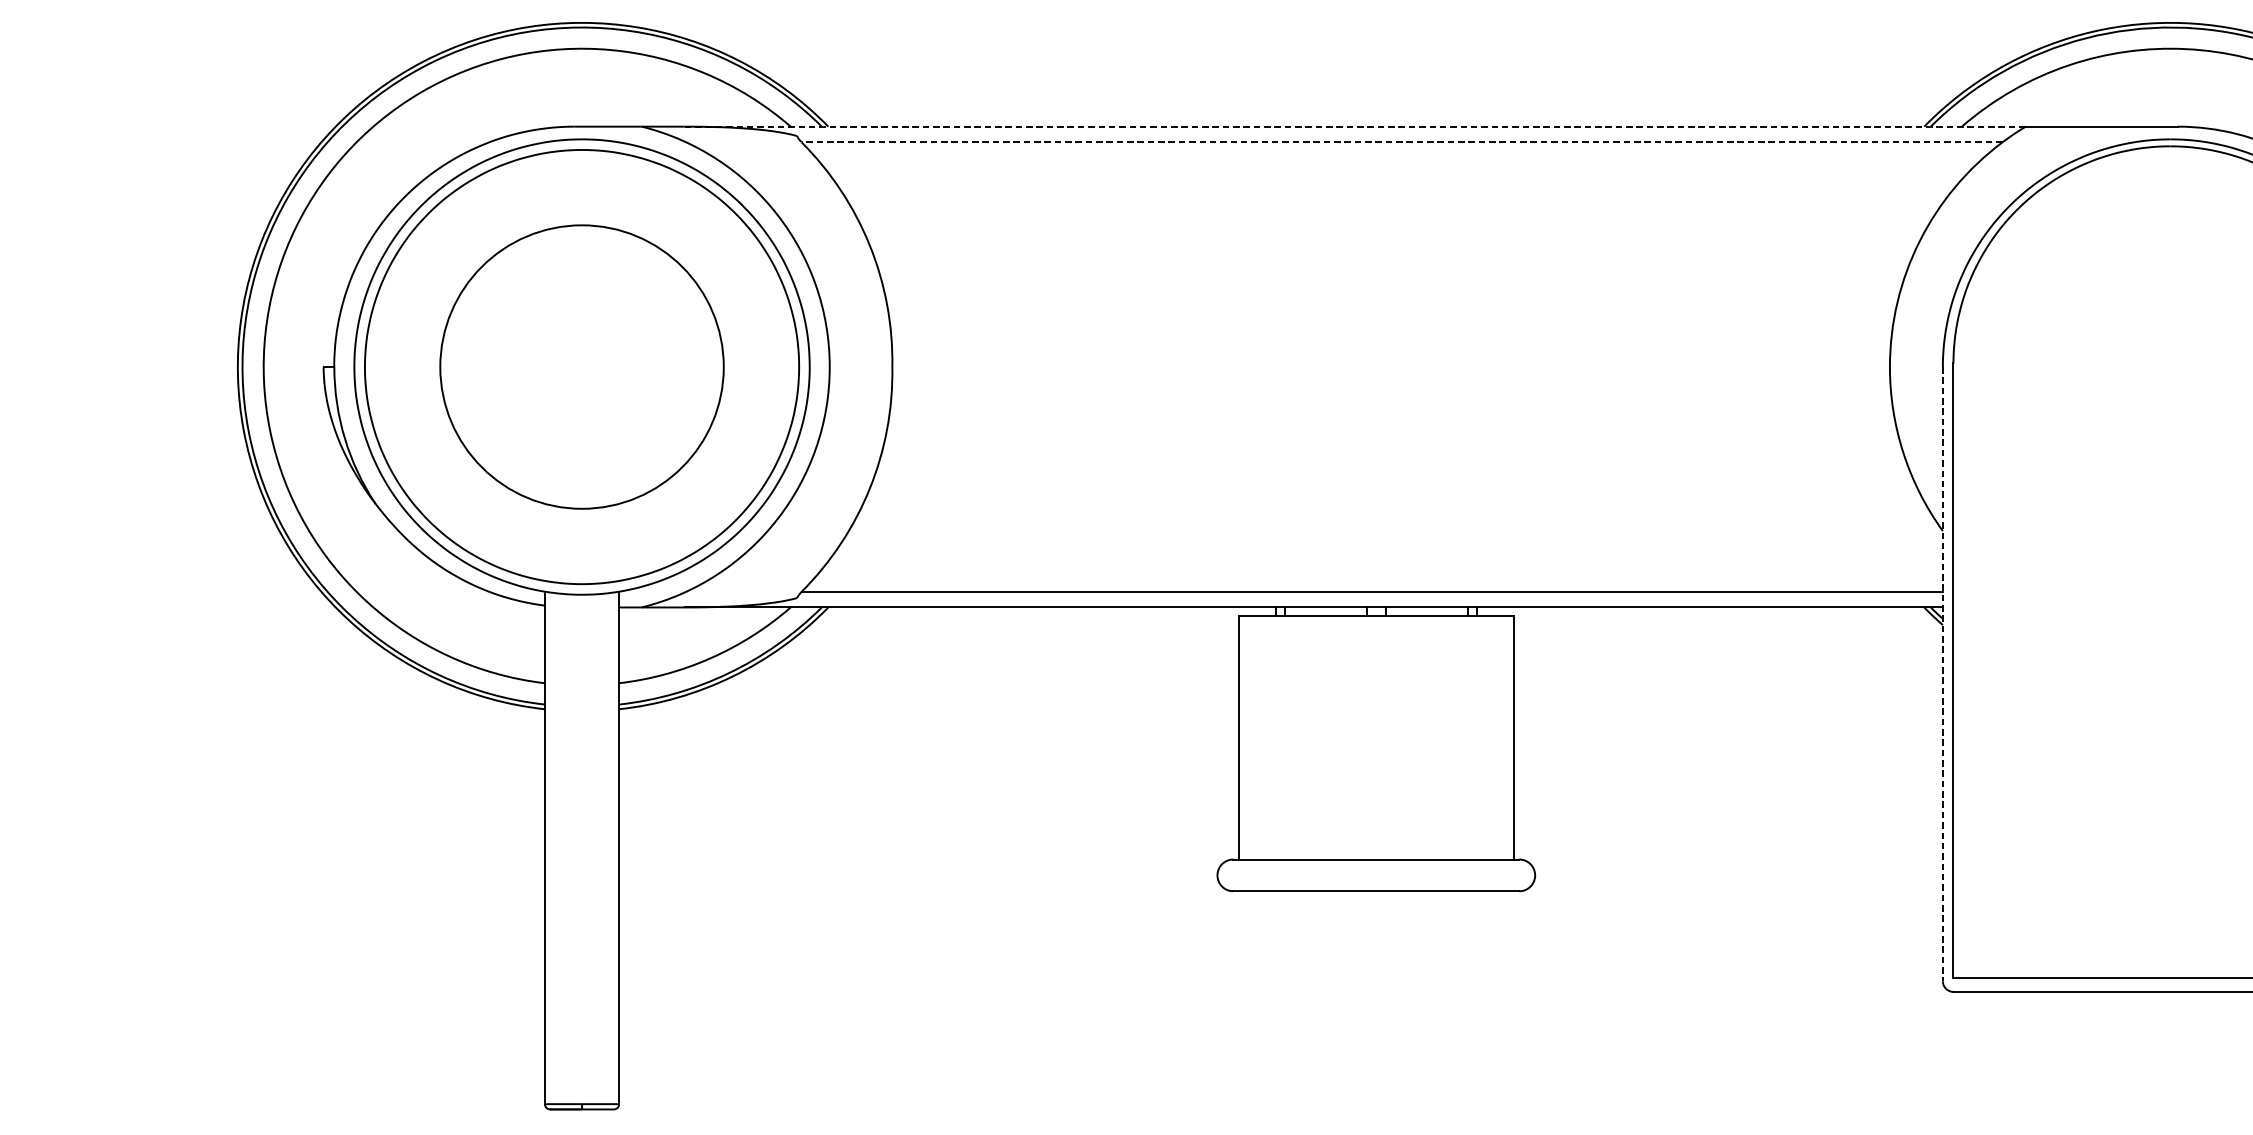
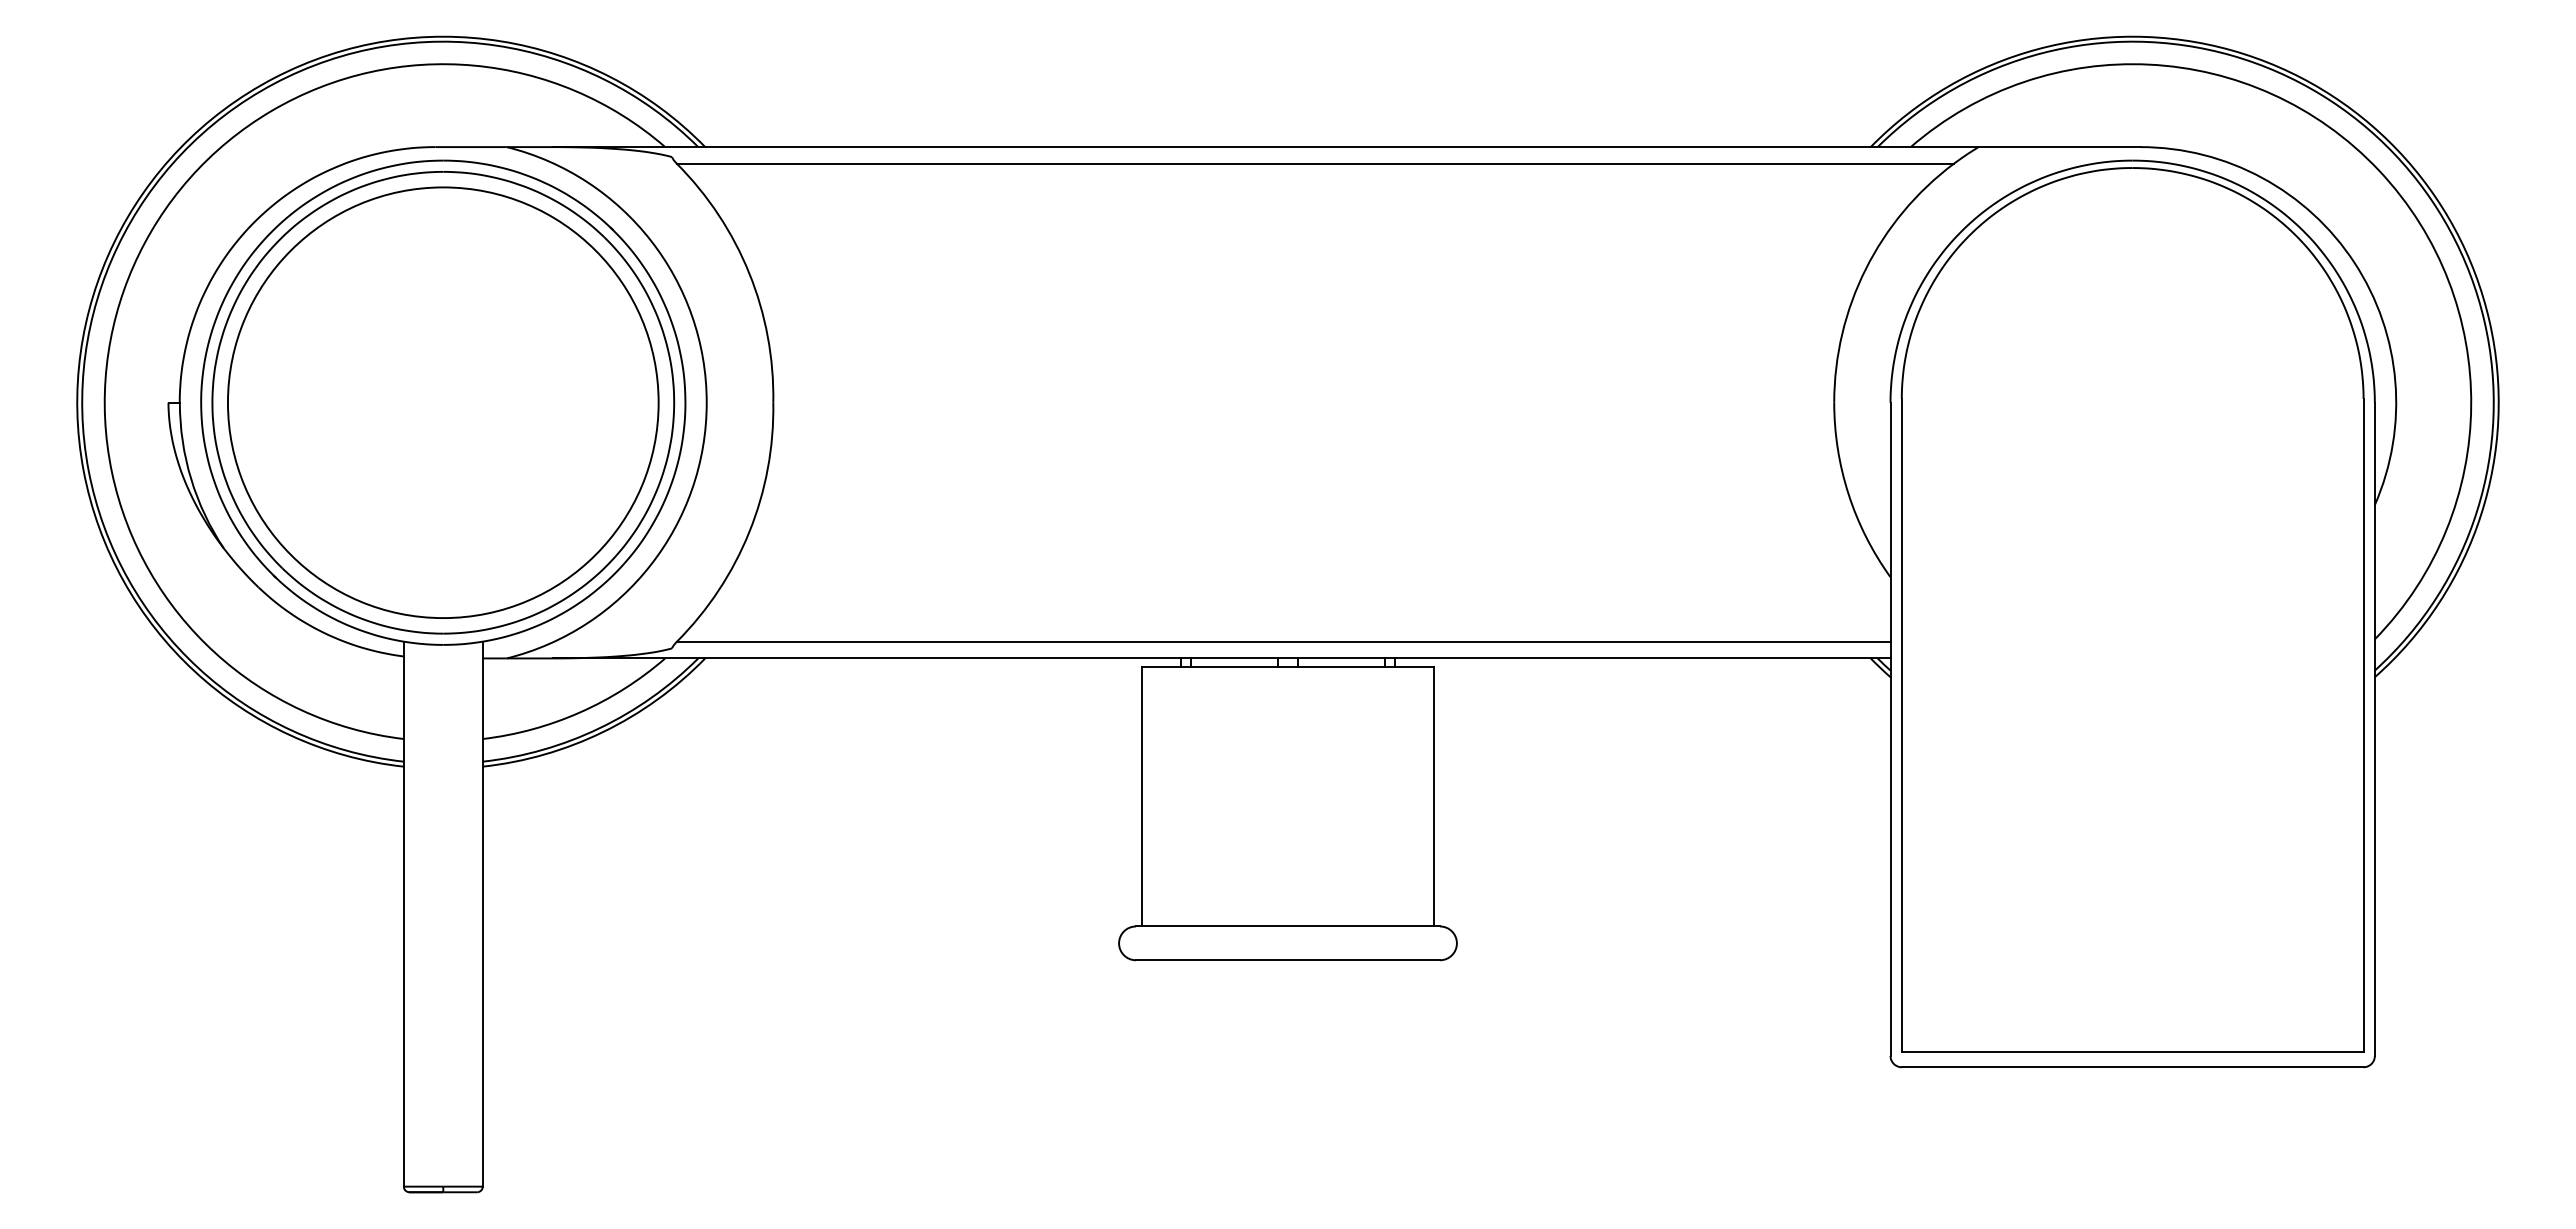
line: (1356, 127) -> (1266, 147), dashed -> solid
line: (1402, 142) -> (1315, 163), dashed -> solid
circle: (581, 366) -> (442, 402), size x1.43
line: (1942, 674) -> (1890, 729), dashed -> solid

